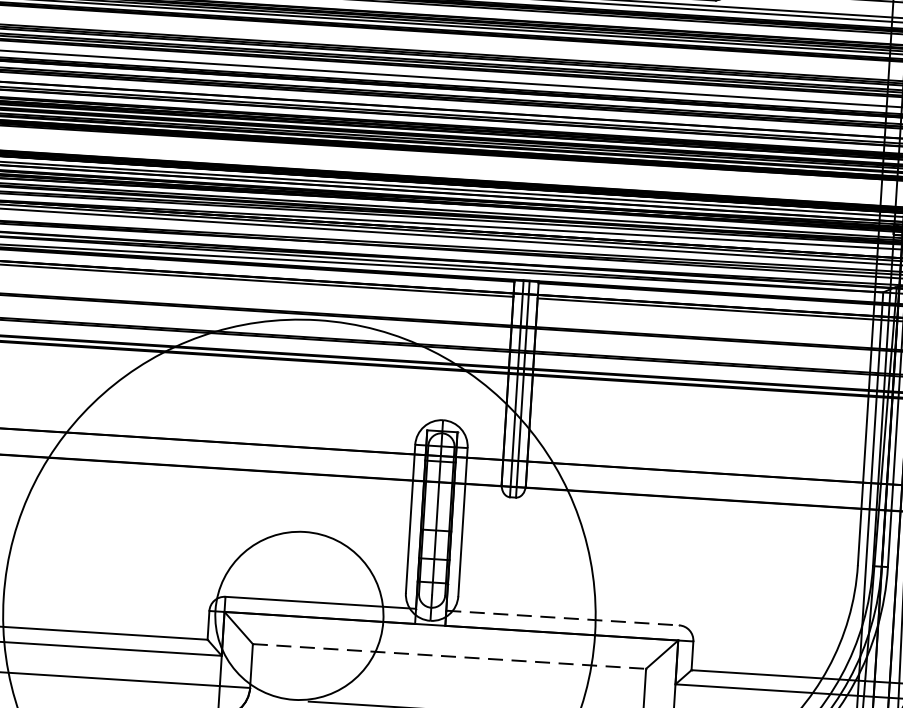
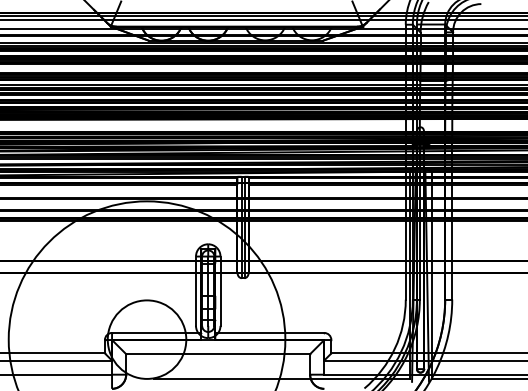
line: (564, 617) -> (270, 332), dashed -> solid
line: (450, 657) -> (218, 354), dashed -> solid

